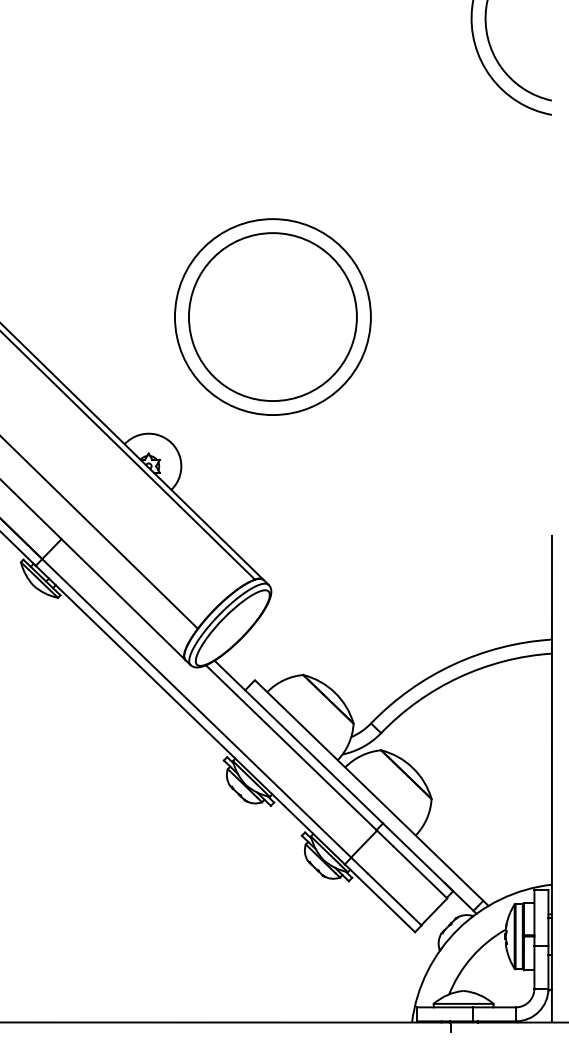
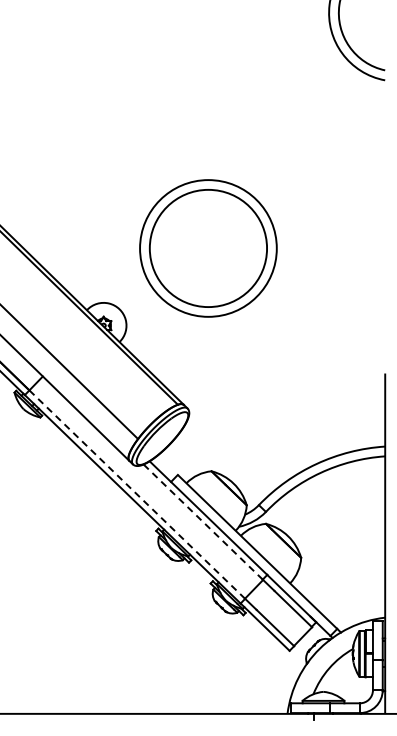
part: (273, 317) -> (208, 248), moved
line: (197, 708) -> (137, 494), solid -> dashed
line: (291, 748) -> (203, 522), solid -> dashed

